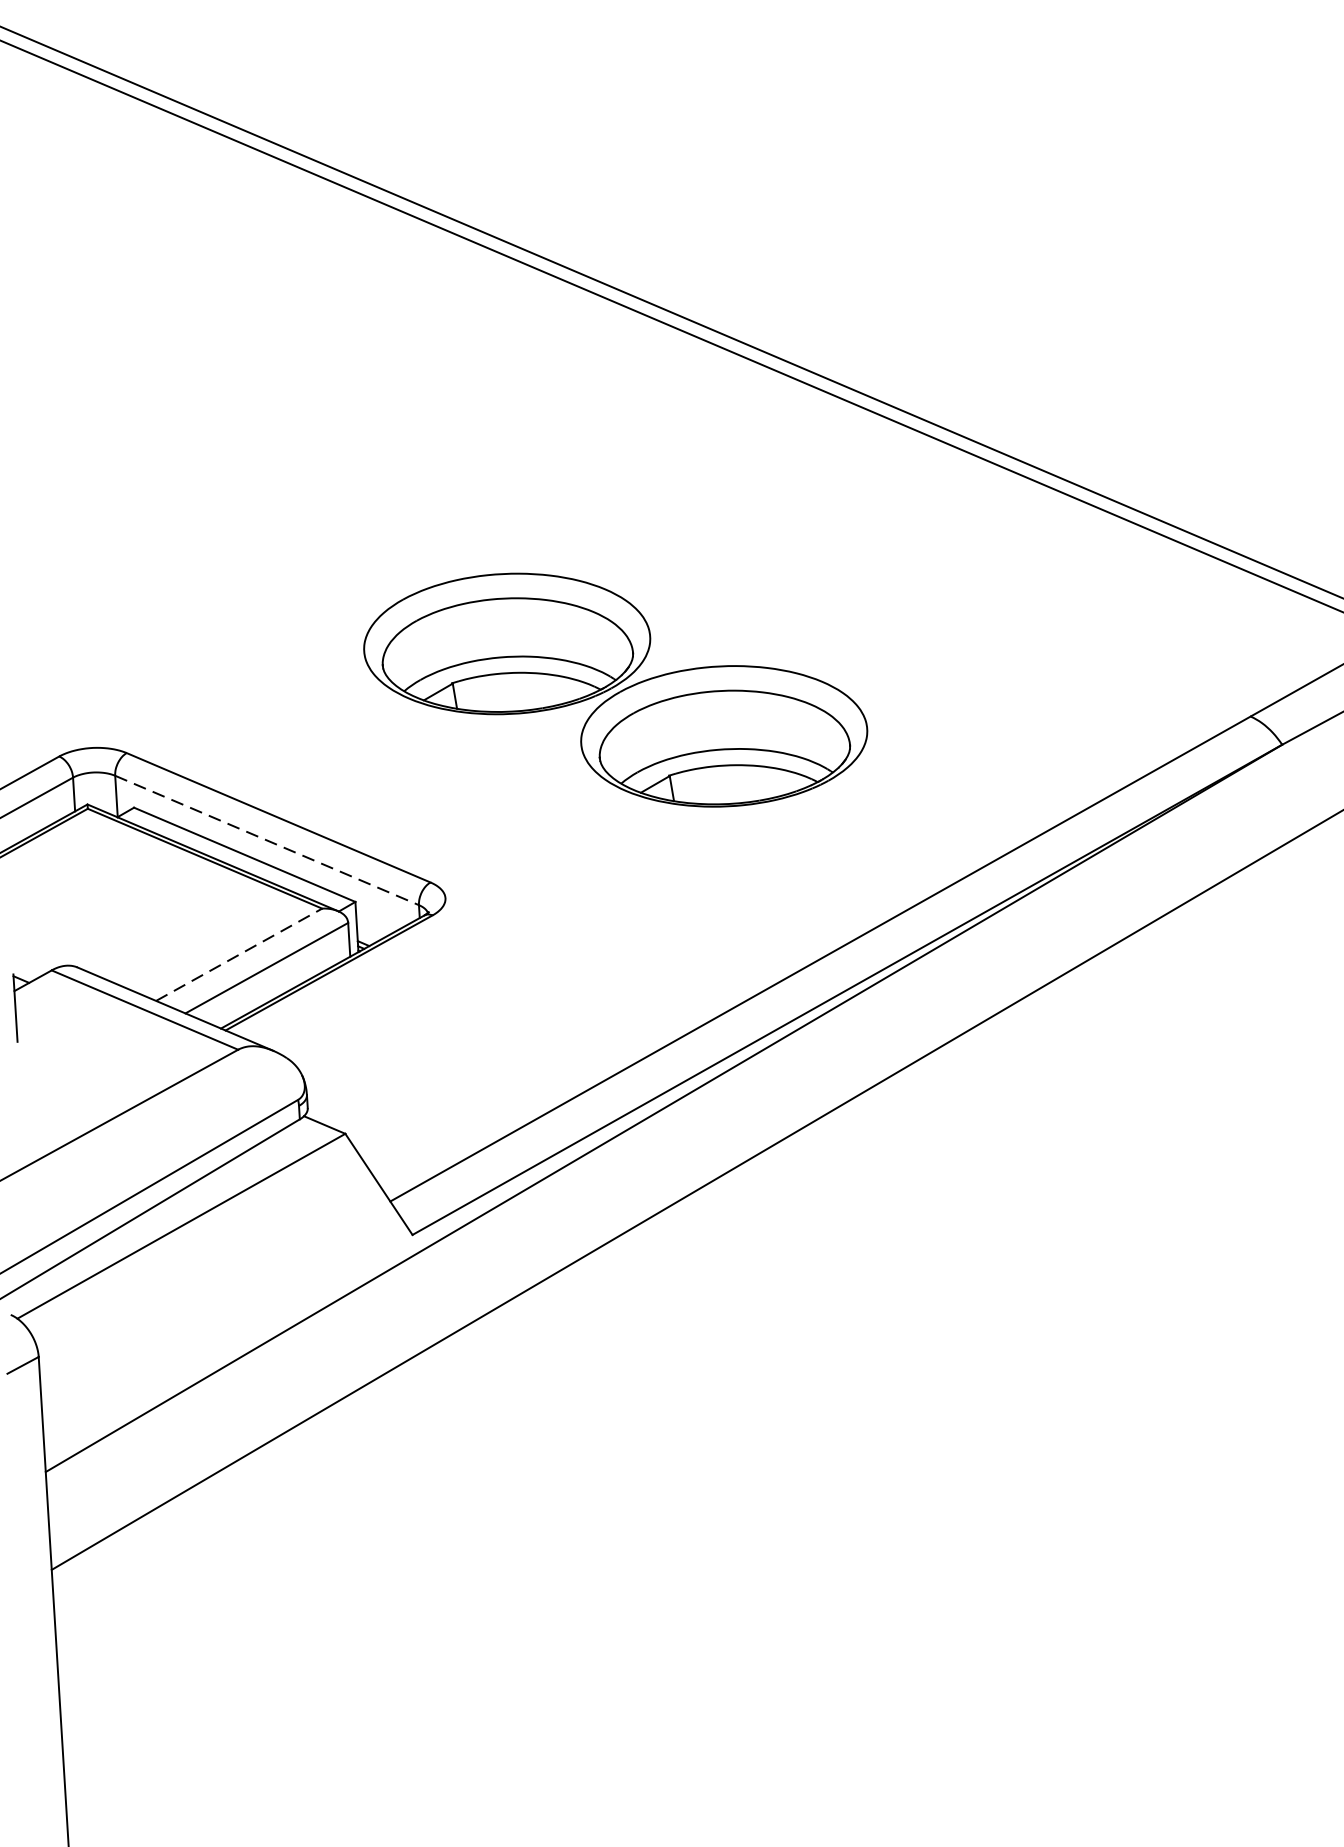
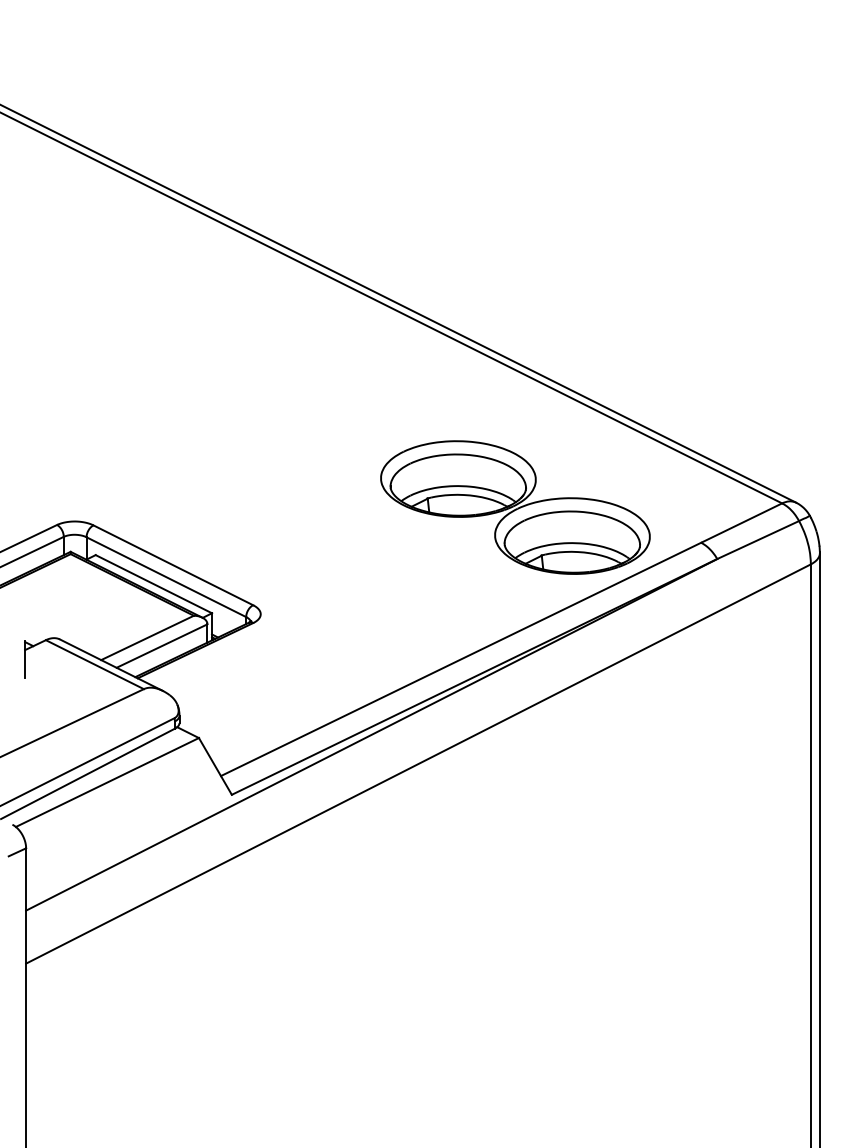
part: (615, 690) -> (515, 507), moved
line: (267, 841) -> (166, 577), dashed -> solid
line: (240, 953) -> (148, 637), dashed -> solid

